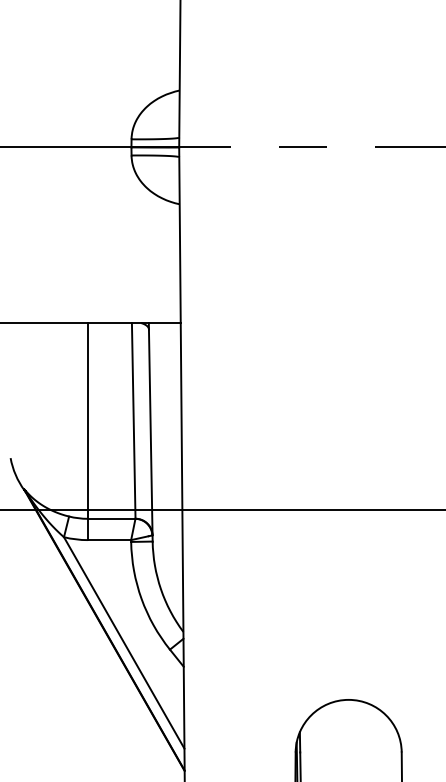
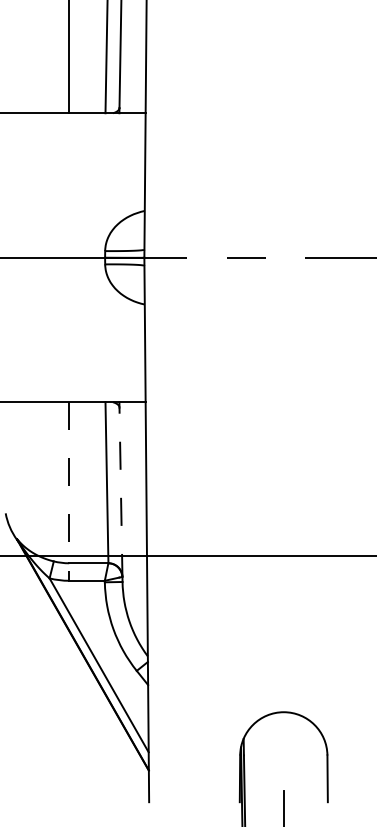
line: (88, 432) -> (69, 492), solid -> dashed
line: (151, 435) -> (121, 494), solid -> dashed

